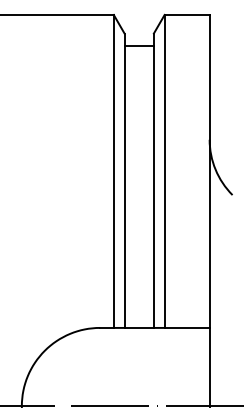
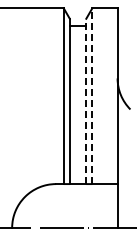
line: (164, 171) -> (92, 96), solid -> dashed
line: (154, 180) -> (86, 101), solid -> dashed

